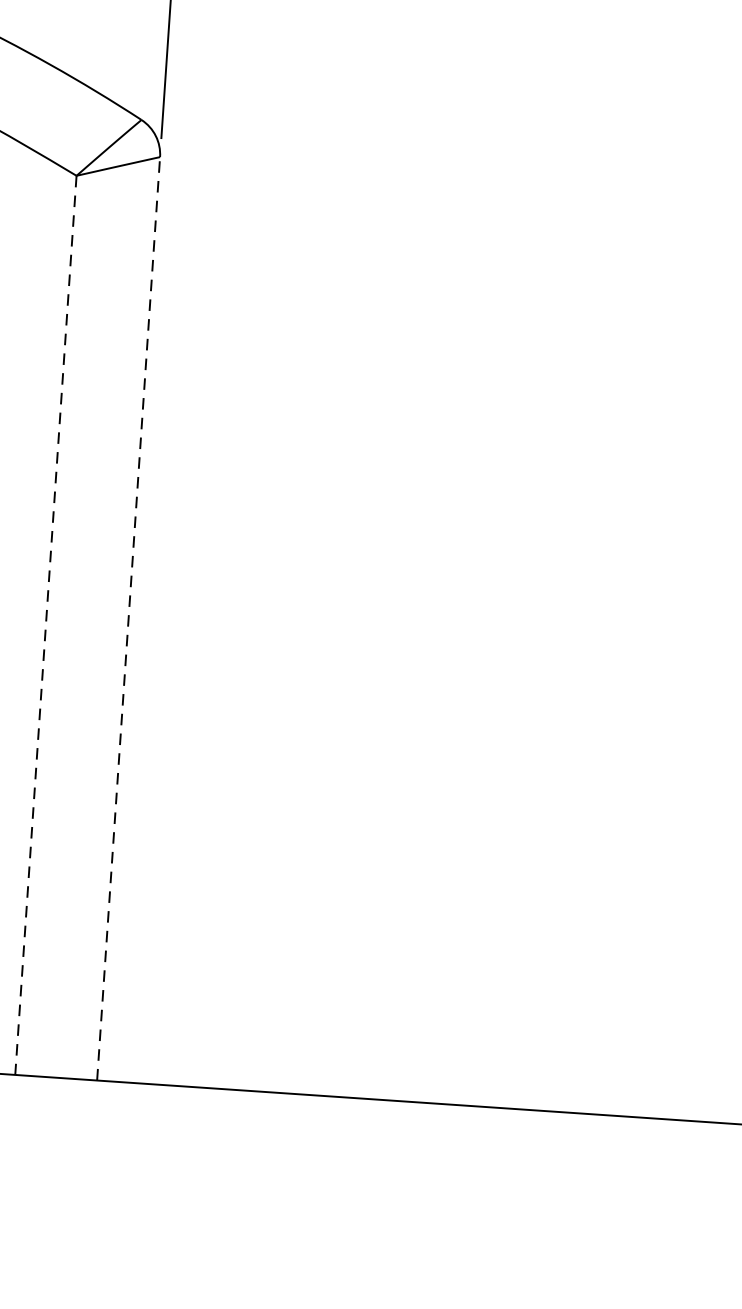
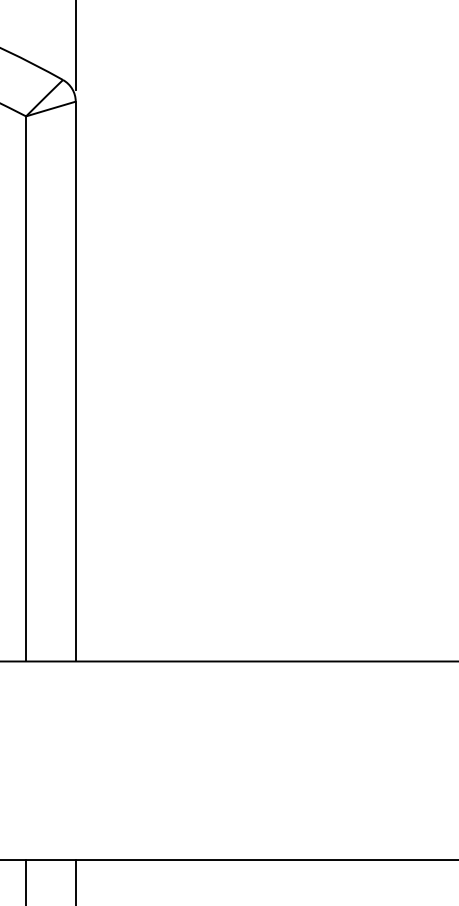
line: (128, 618) -> (75, 381), dashed -> solid
line: (46, 624) -> (26, 388), dashed -> solid

